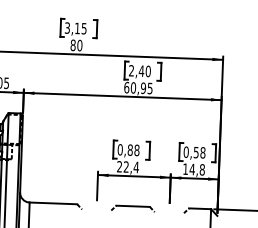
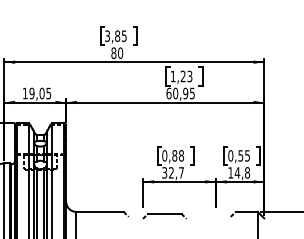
text: (77, 27) -> (117, 35), 3,15 -> 3,85
text: (139, 71) -> (181, 76), 2,40 -> 1,23
text: (202, 152) -> (247, 155), 0,58 -> 0,55
text: (128, 166) -> (173, 172), 22,4 -> 32,7
part: (132, 208) -> (164, 216), moved

